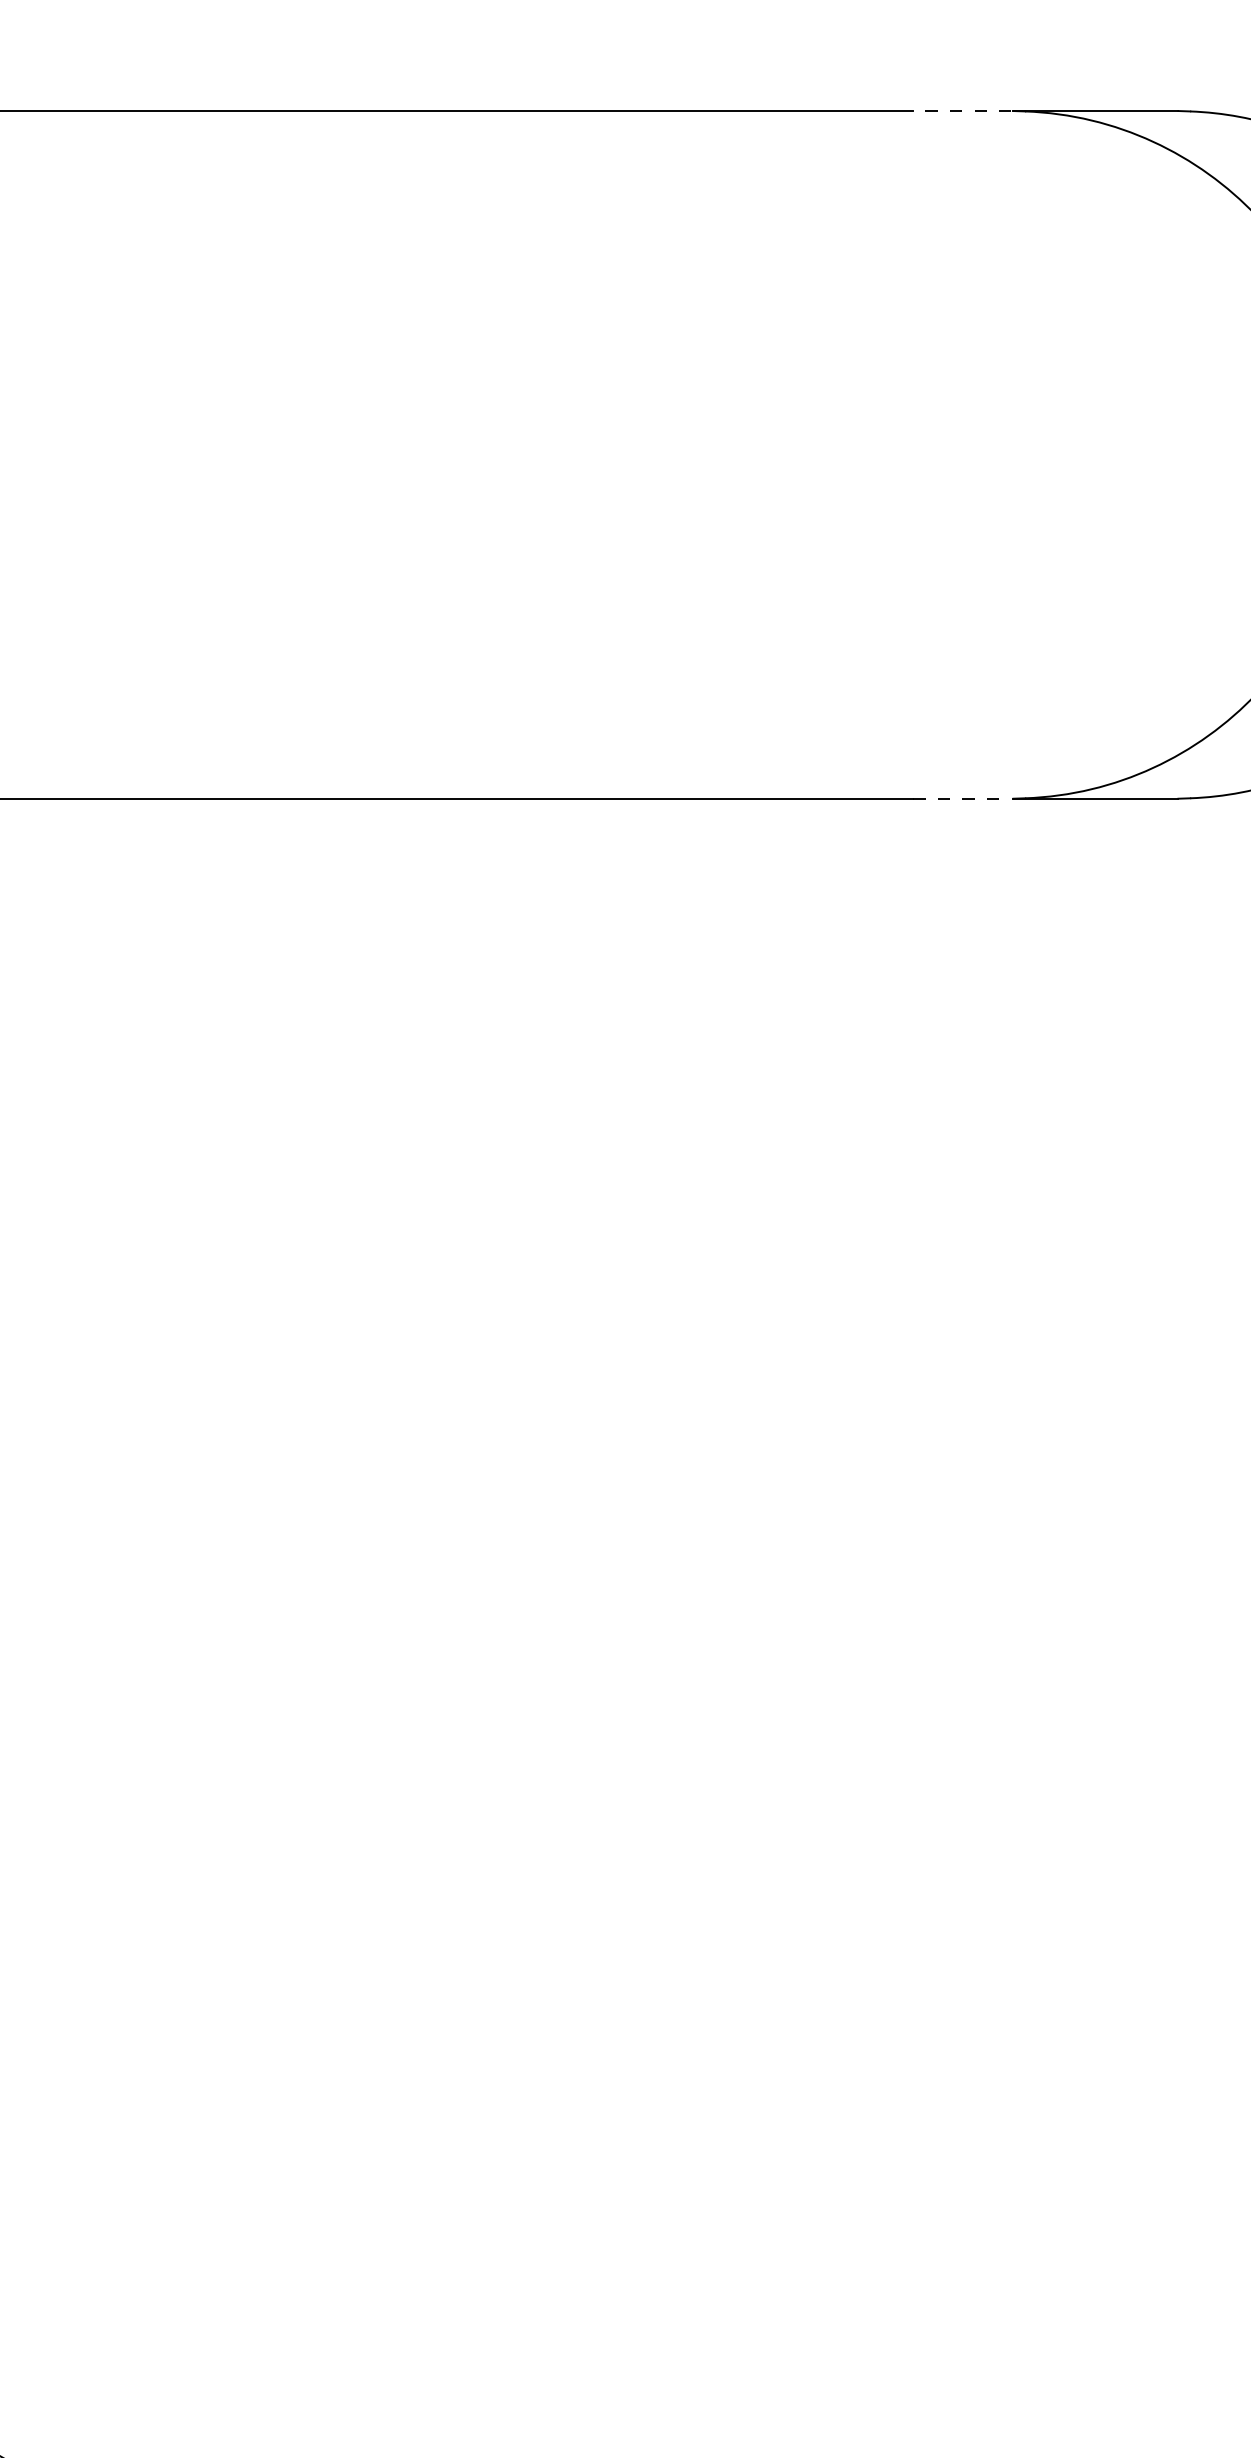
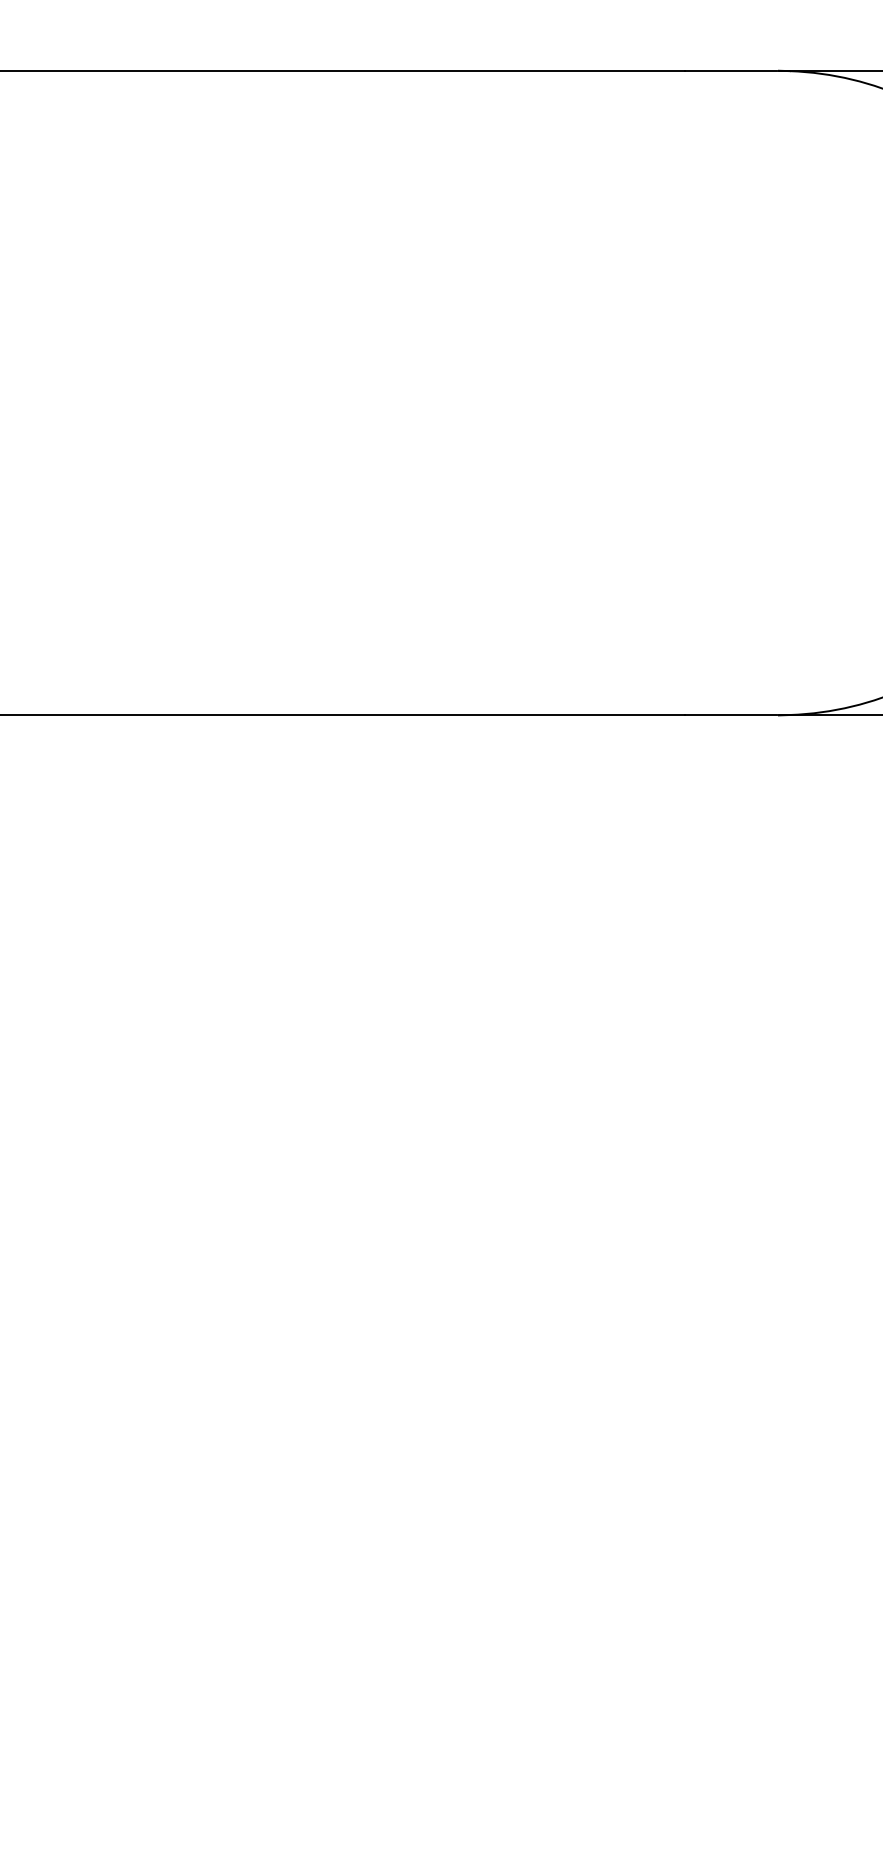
line: (961, 111) -> (730, 71), dashed -> solid
line: (962, 798) -> (731, 715), dashed -> solid

